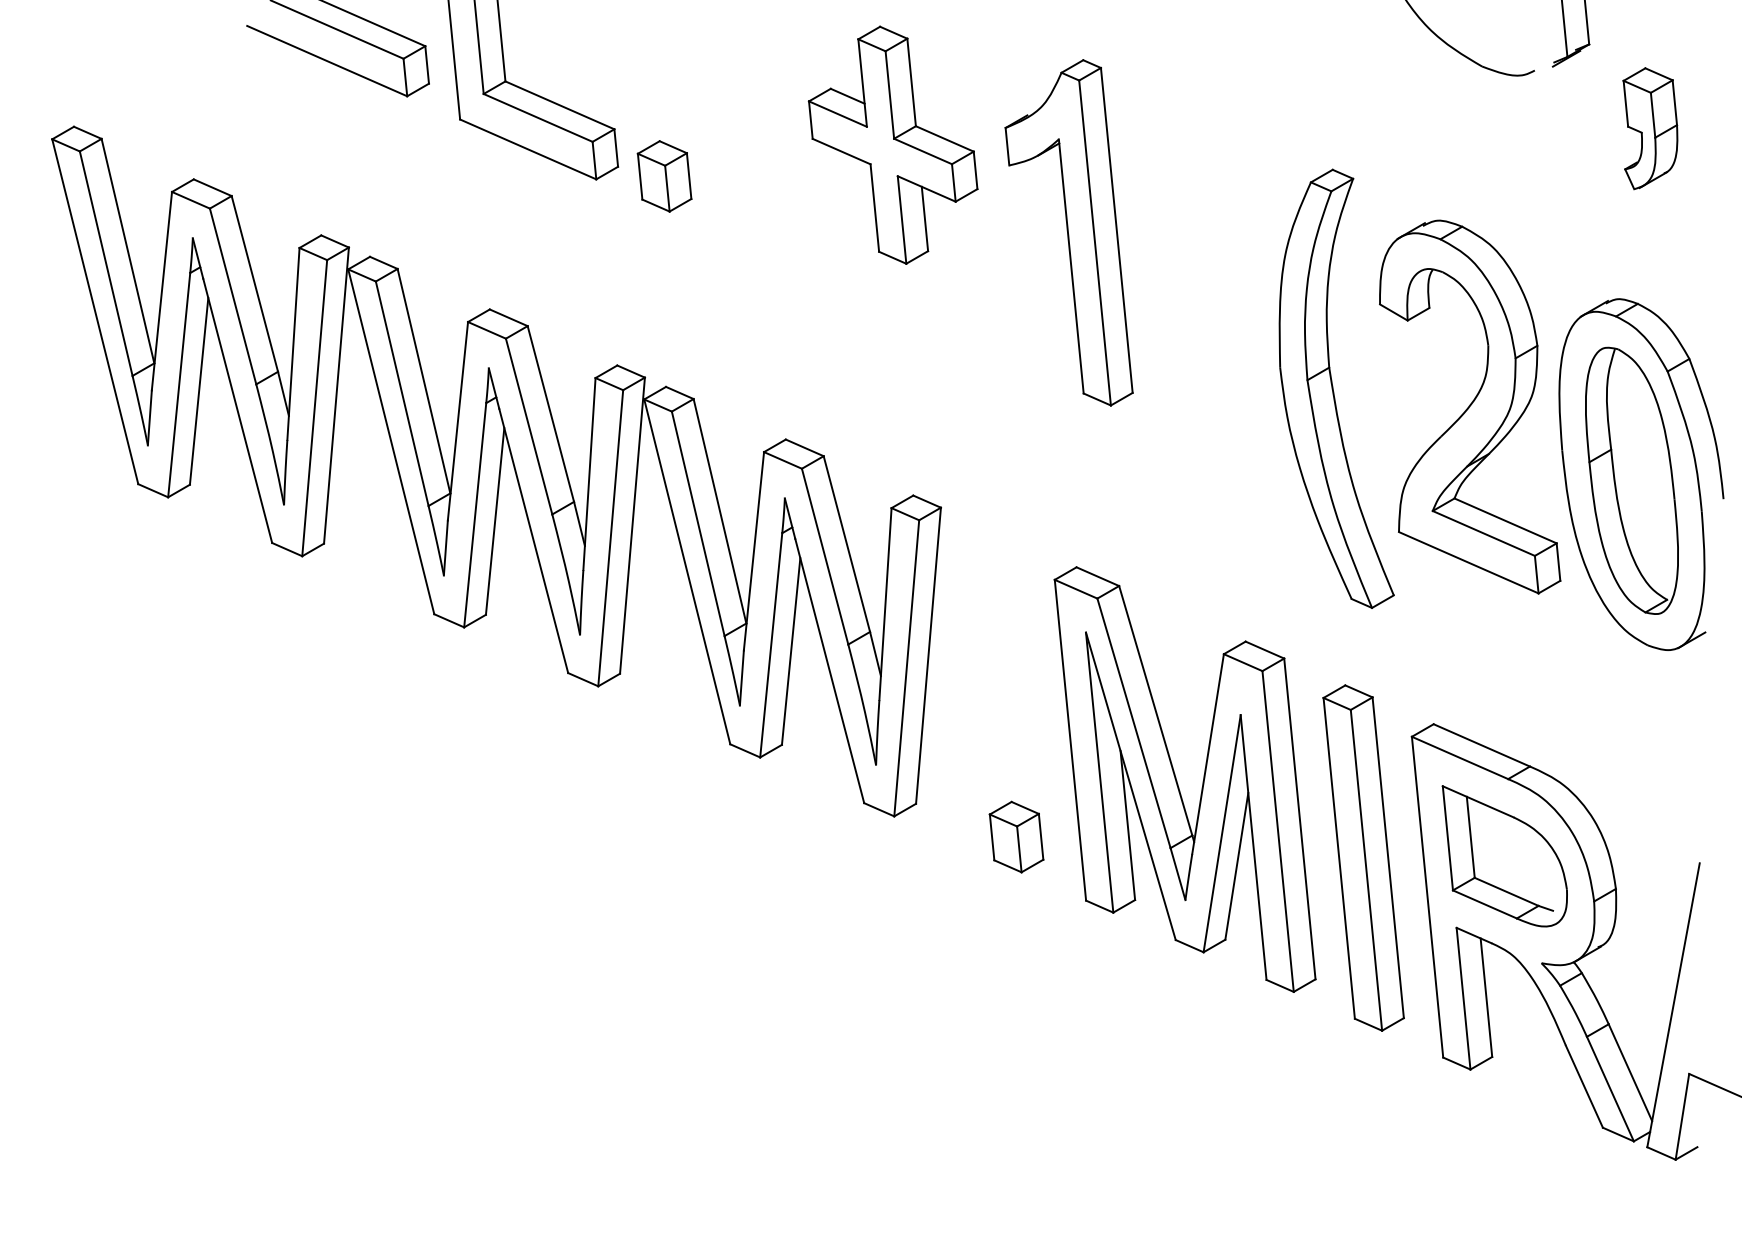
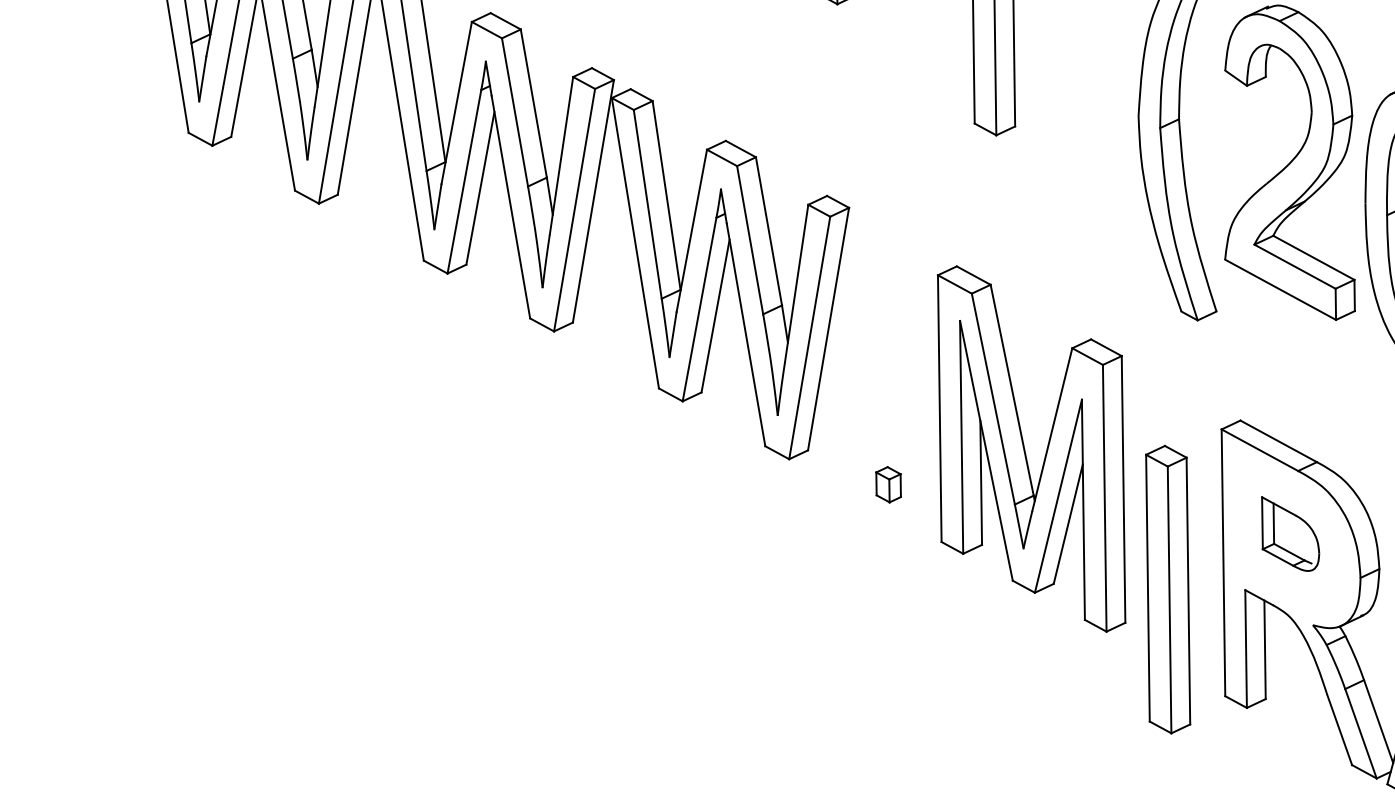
part: (1016, 836) -> (888, 484), size x0.6
part: (1504, 856) -> (1289, 534), size x0.6
part: (1363, 857) -> (1168, 589), moved

